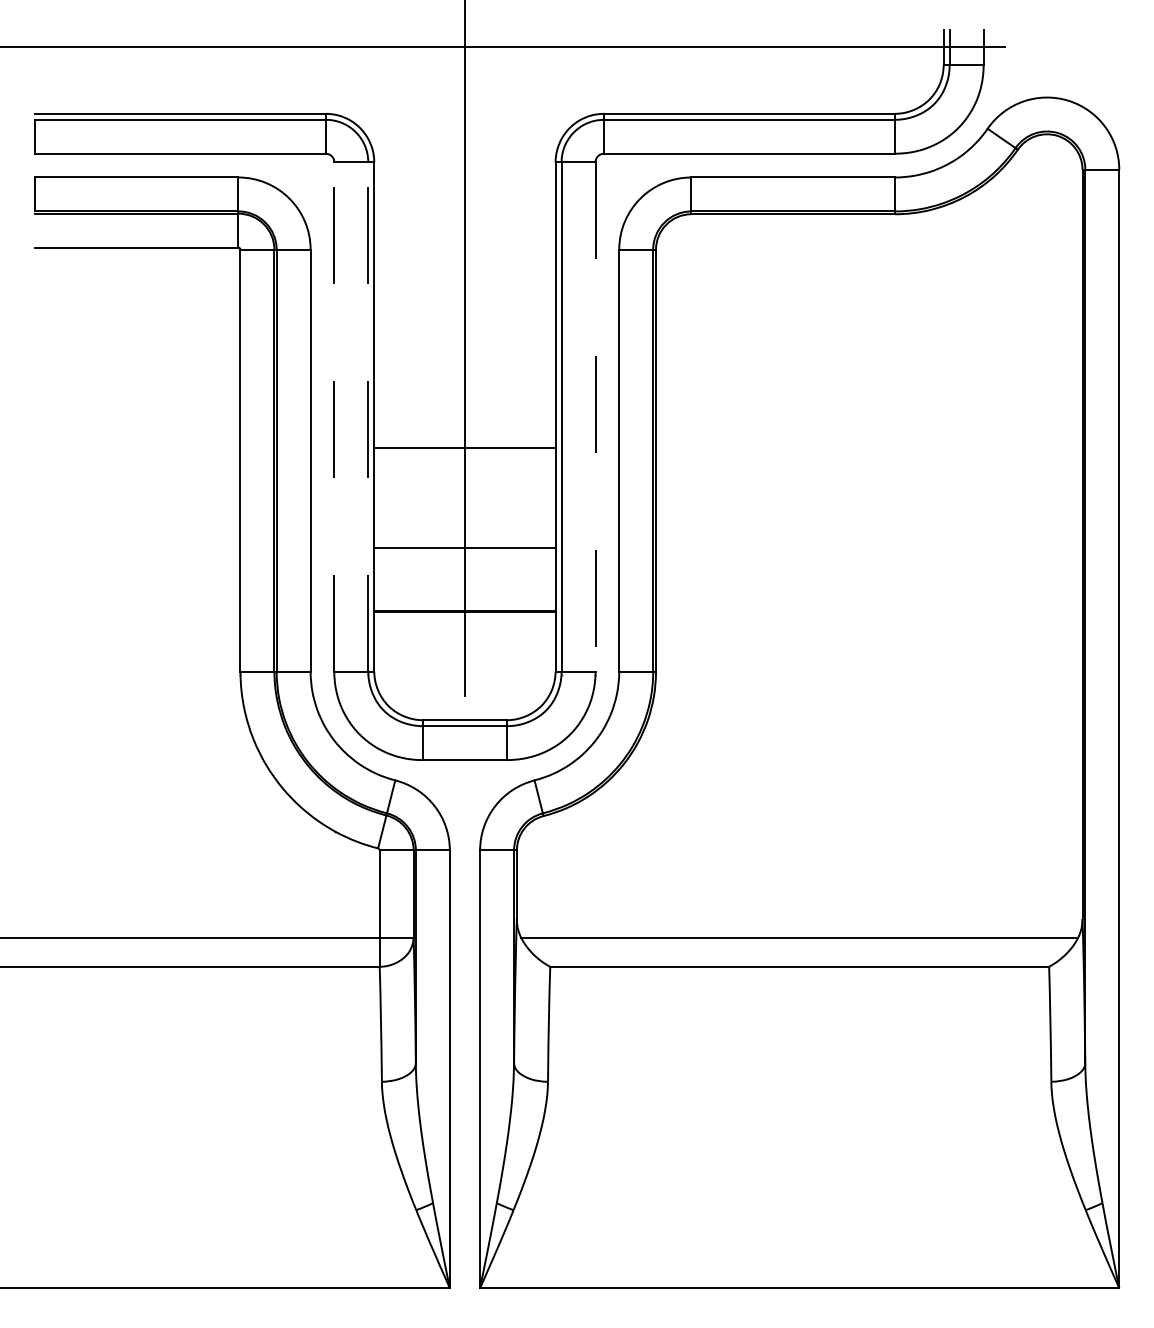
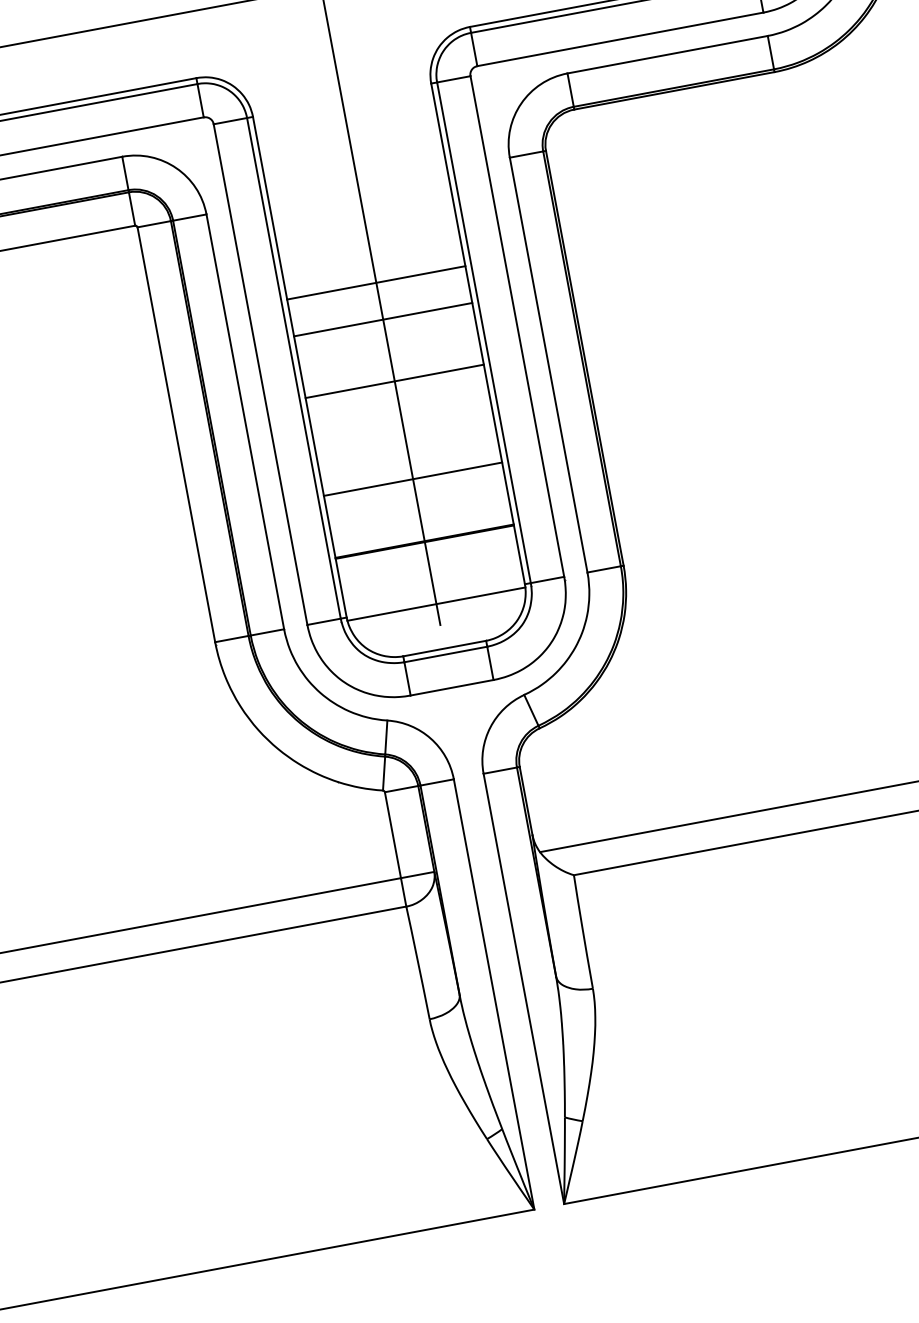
line: (464, 348) -> (375, 283), added
line: (464, 385) -> (382, 319), added
line: (334, 417) -> (260, 375), dashed -> solid
line: (368, 417) -> (294, 368), dashed -> solid
line: (595, 417) -> (517, 327), dashed -> solid
line: (464, 675) -> (436, 604), added

